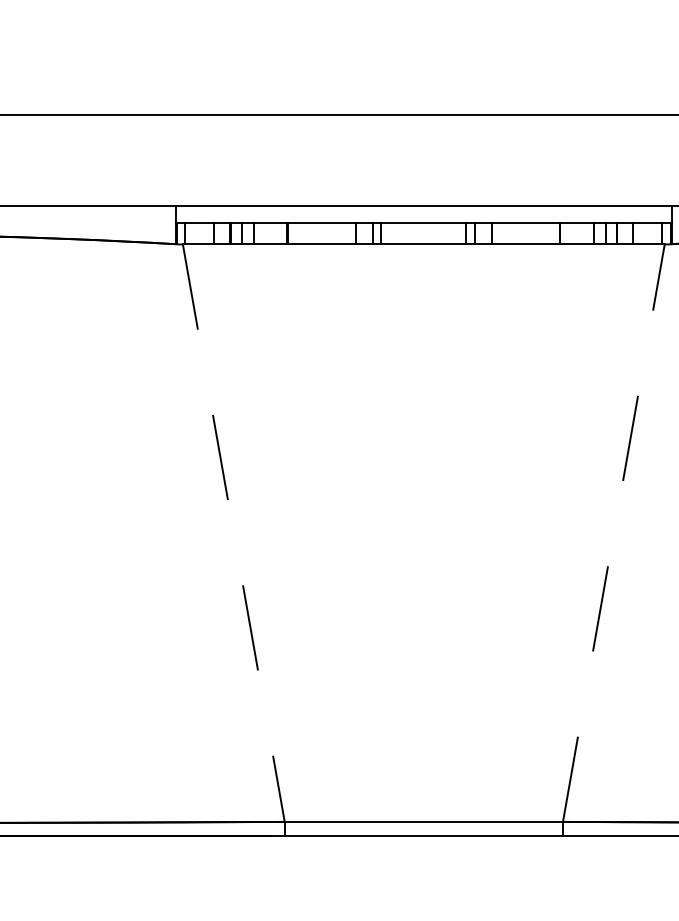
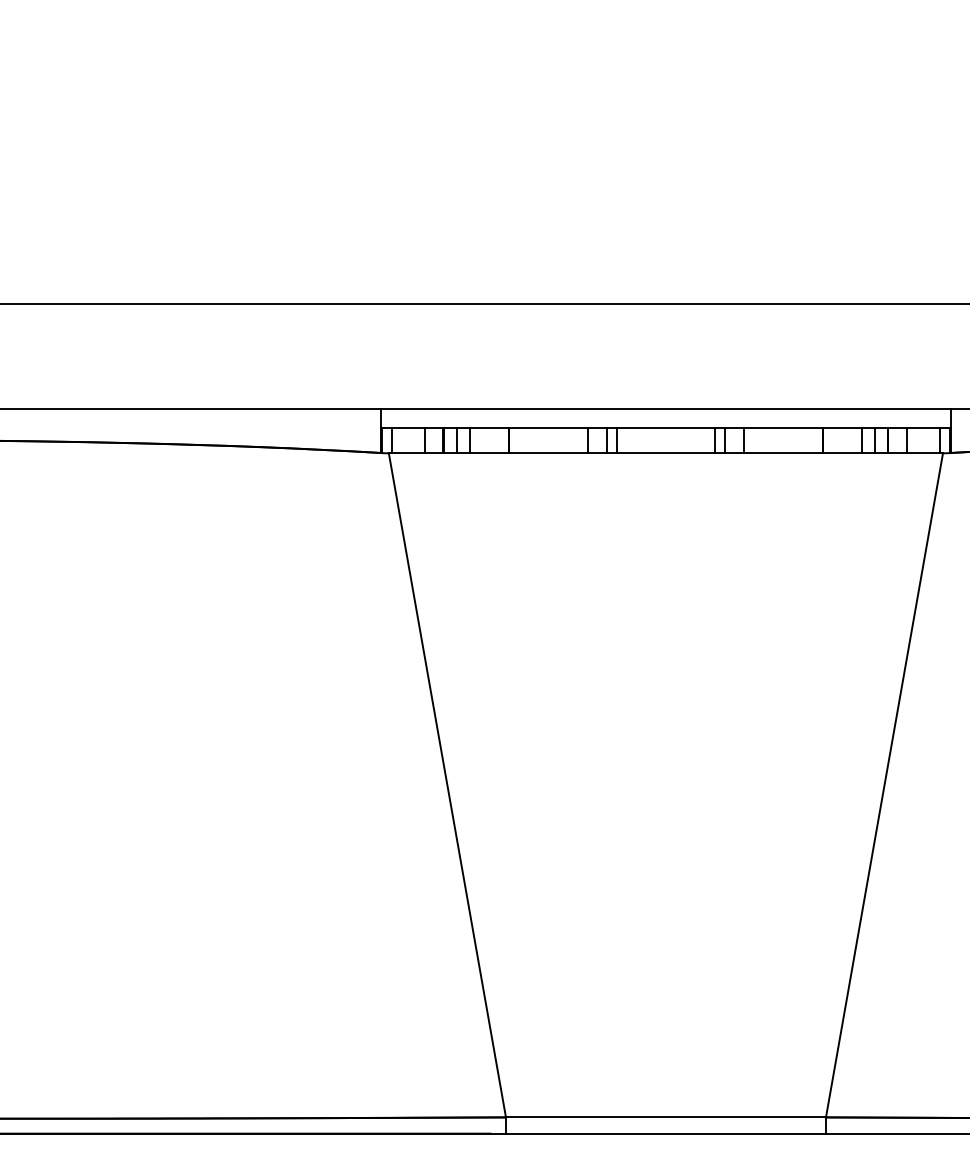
line: (613, 532) -> (884, 784), dashed -> solid
line: (233, 533) -> (447, 785), dashed -> solid

